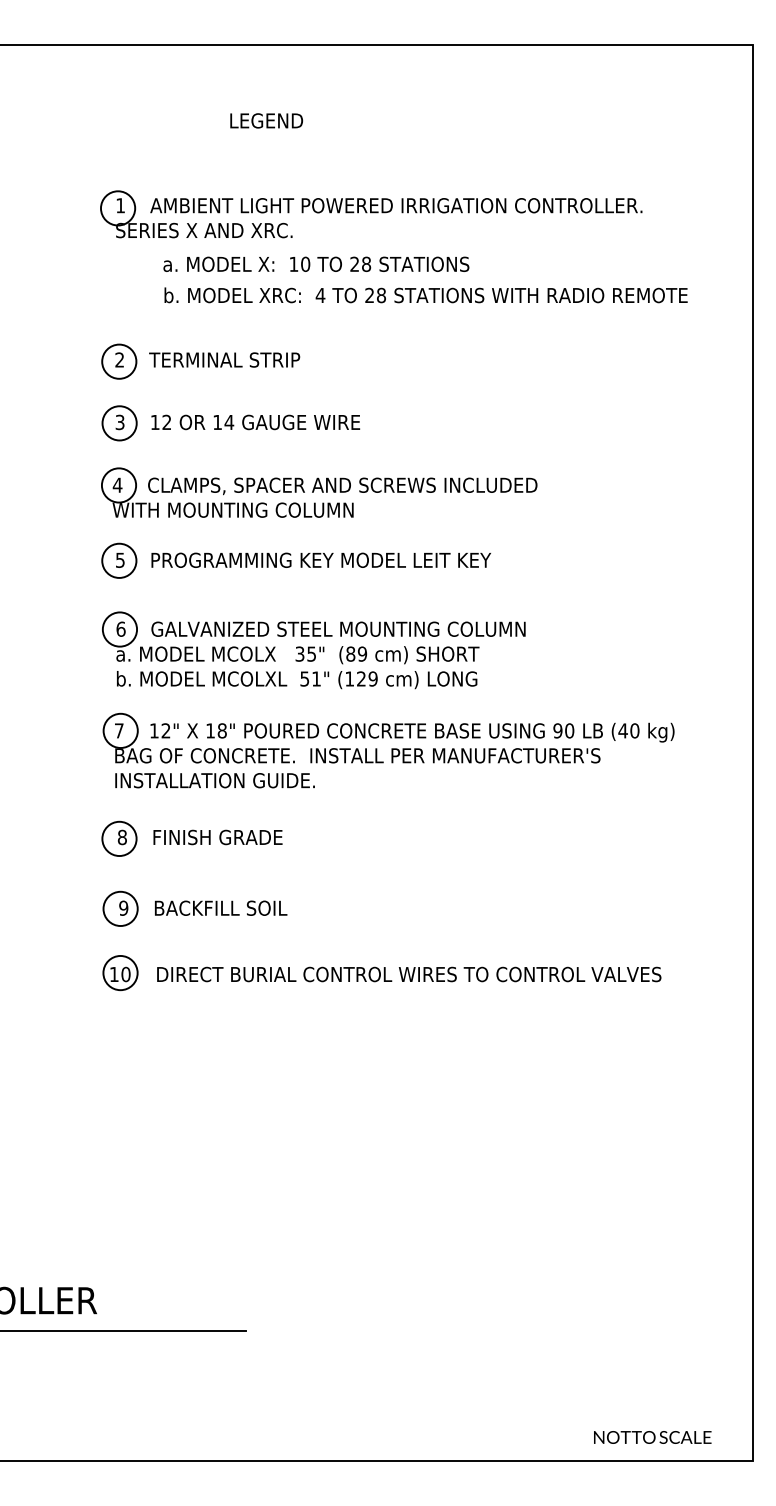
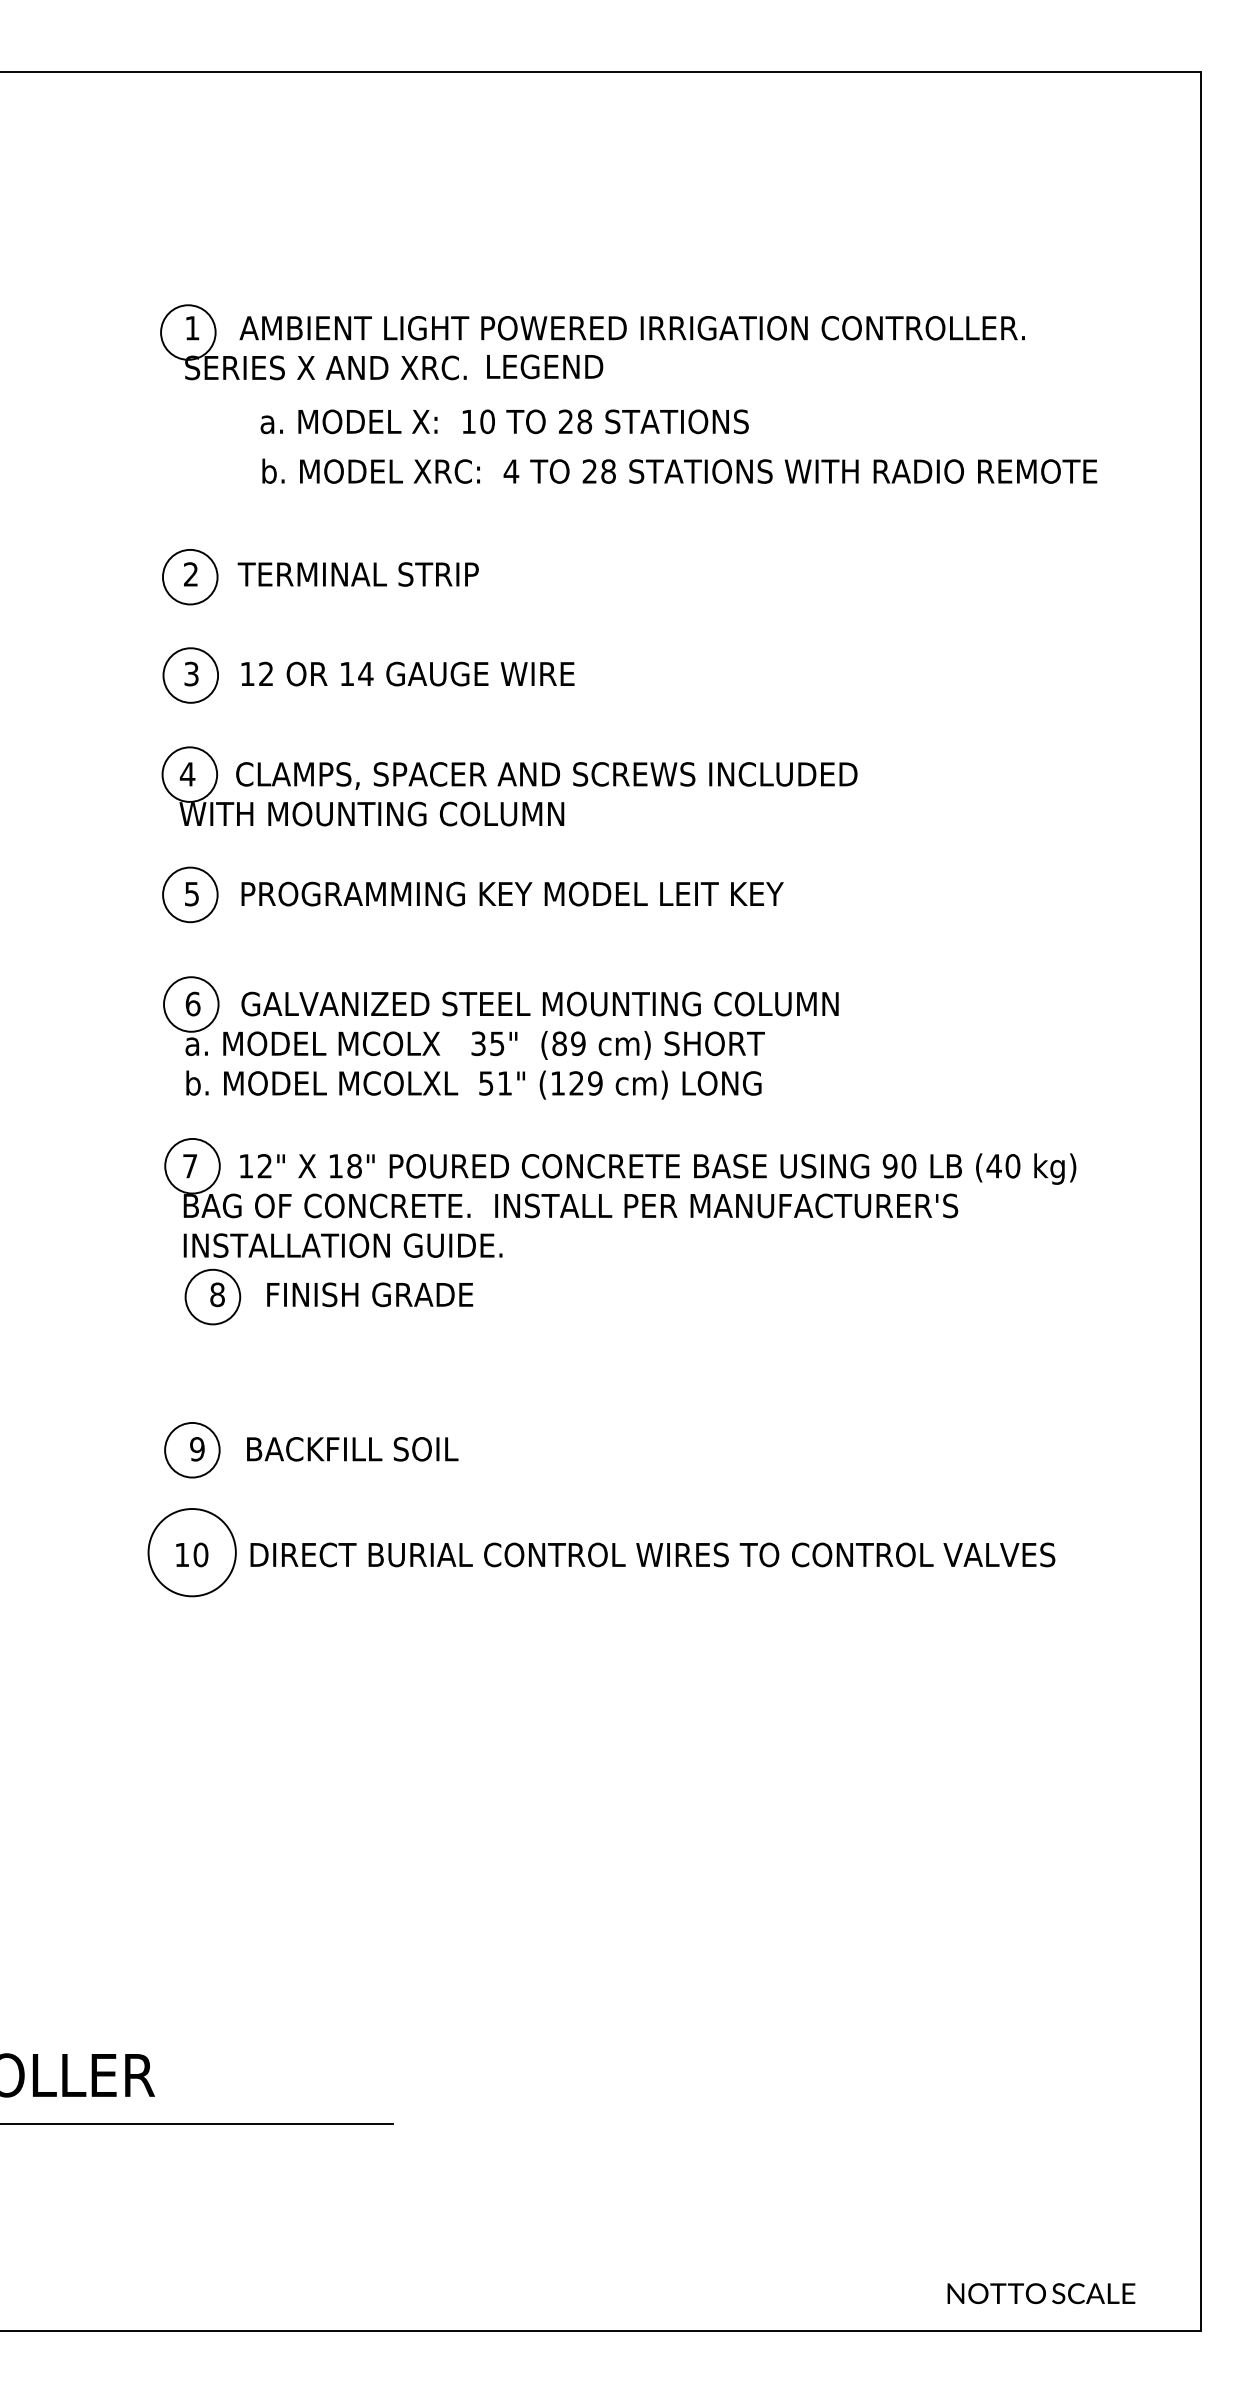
text: (266, 120) -> (544, 366), moved
part: (191, 838) -> (327, 1296), moved
circle: (120, 972) -> (192, 1551), size x1.6

